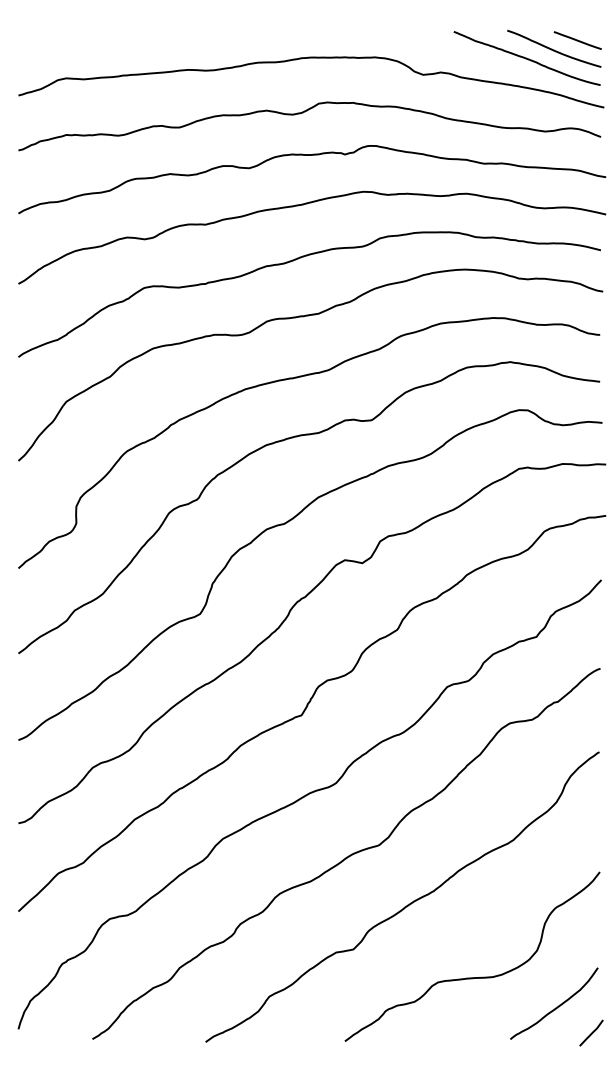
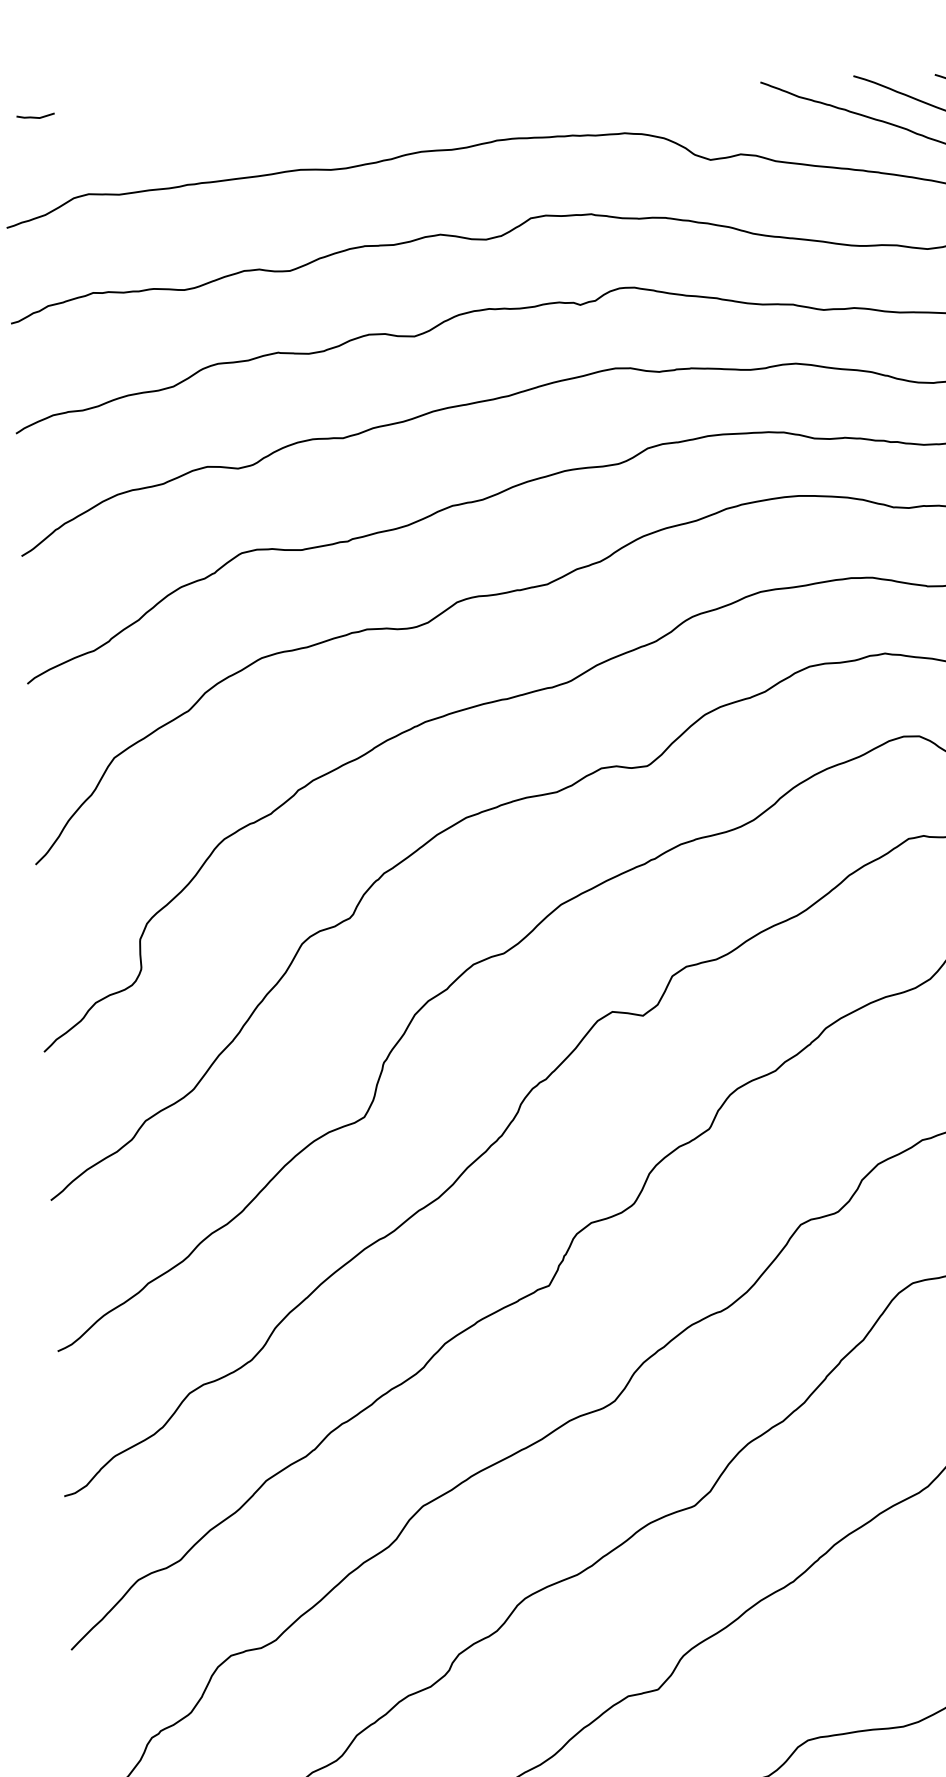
line: (37, 32) -> (34, 116), added

